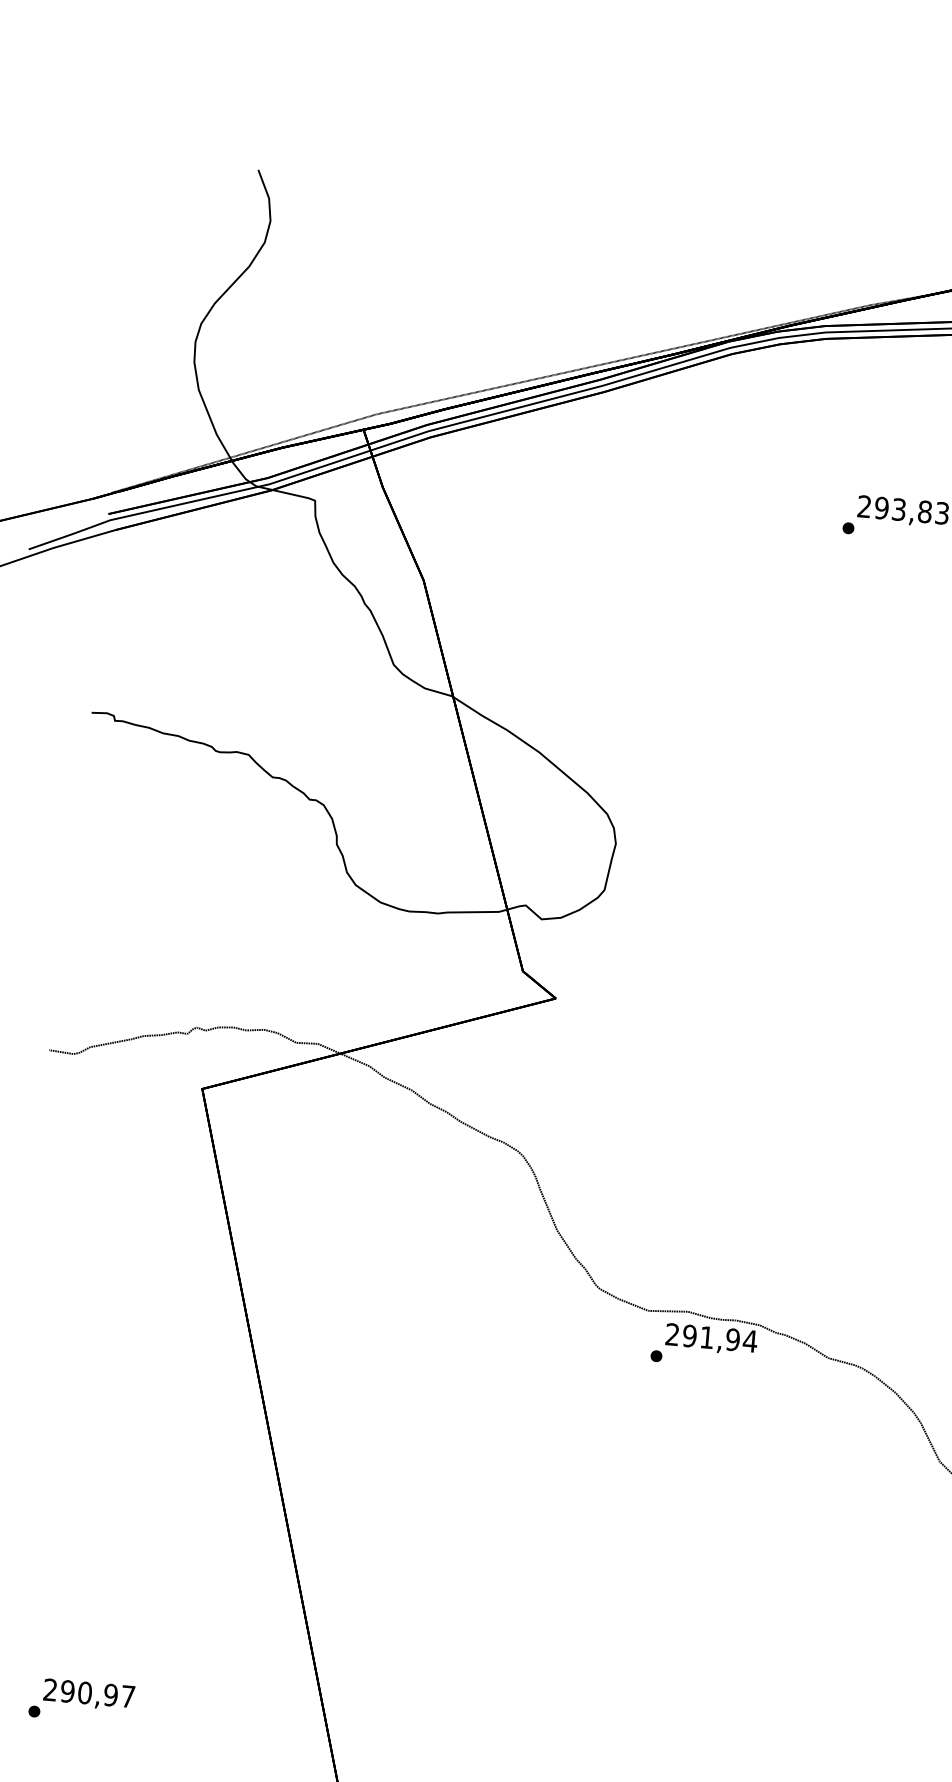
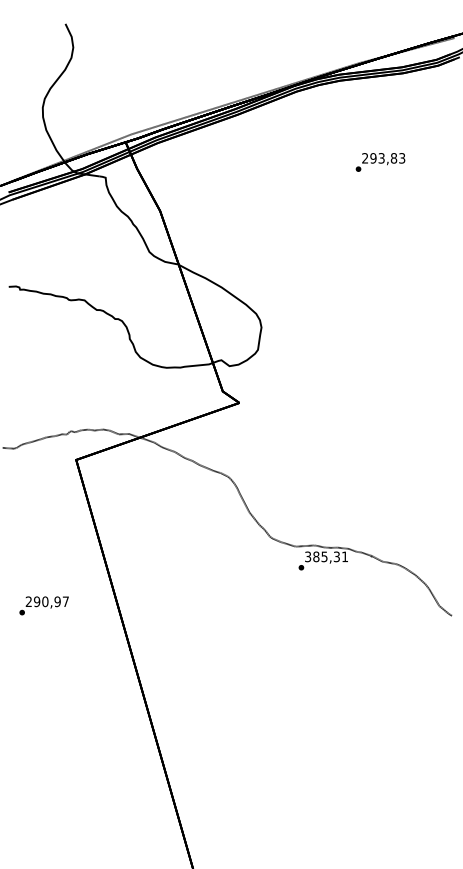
text: (711, 1337) -> (326, 556), 291,94 -> 385,31
text: (80, 1700) -> (43, 605), moved

